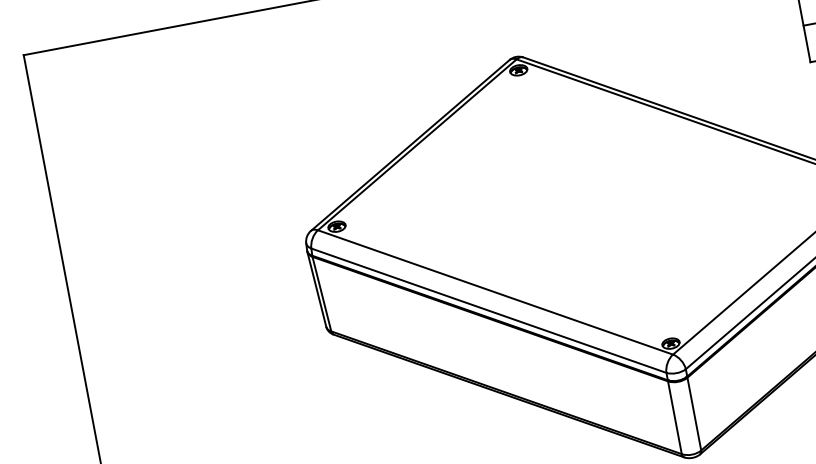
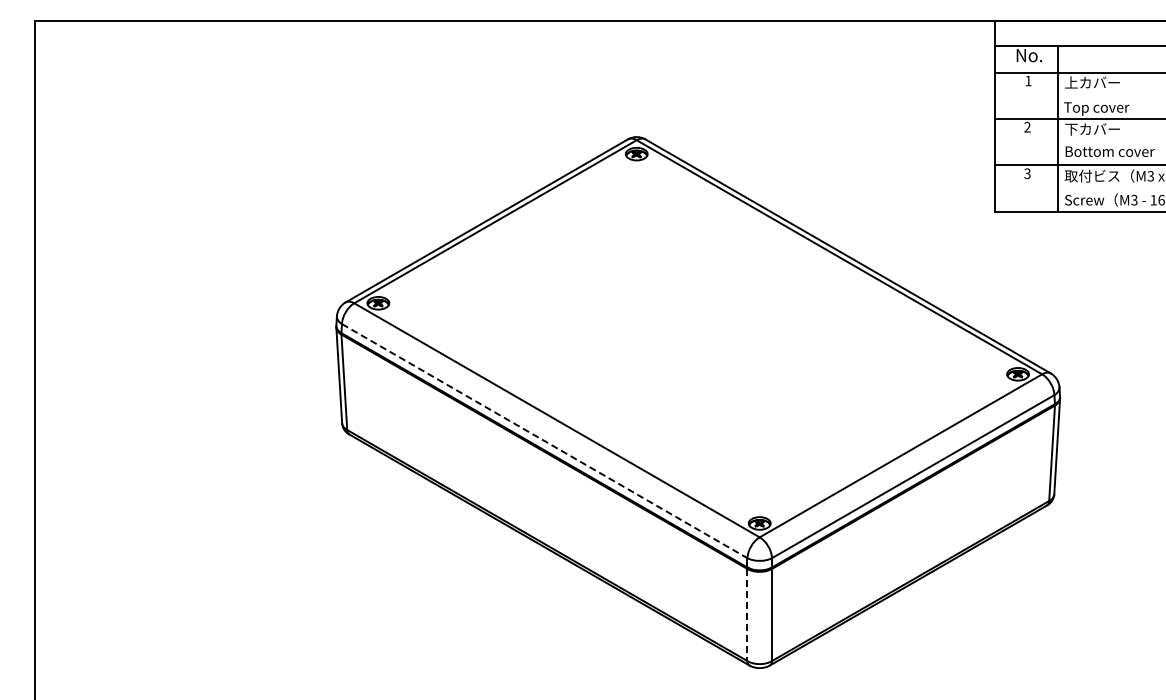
line: (489, 310) -> (545, 441), solid -> dashed
line: (675, 418) -> (747, 615), solid -> dashed

